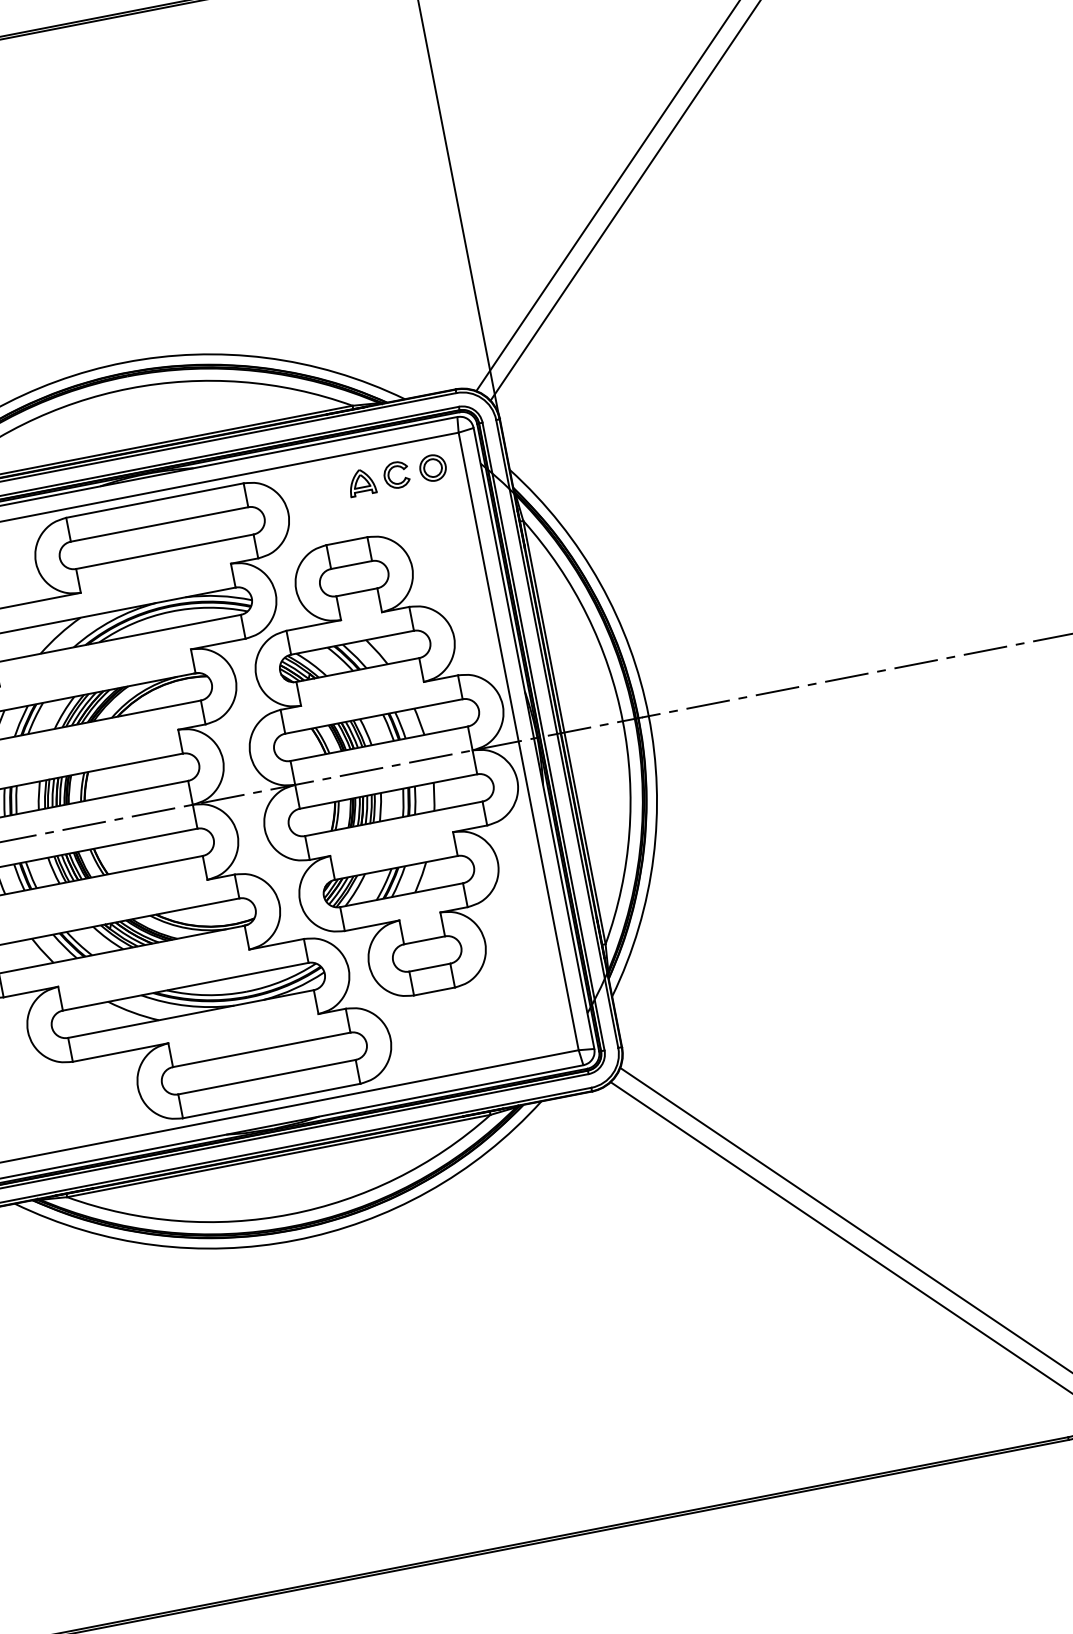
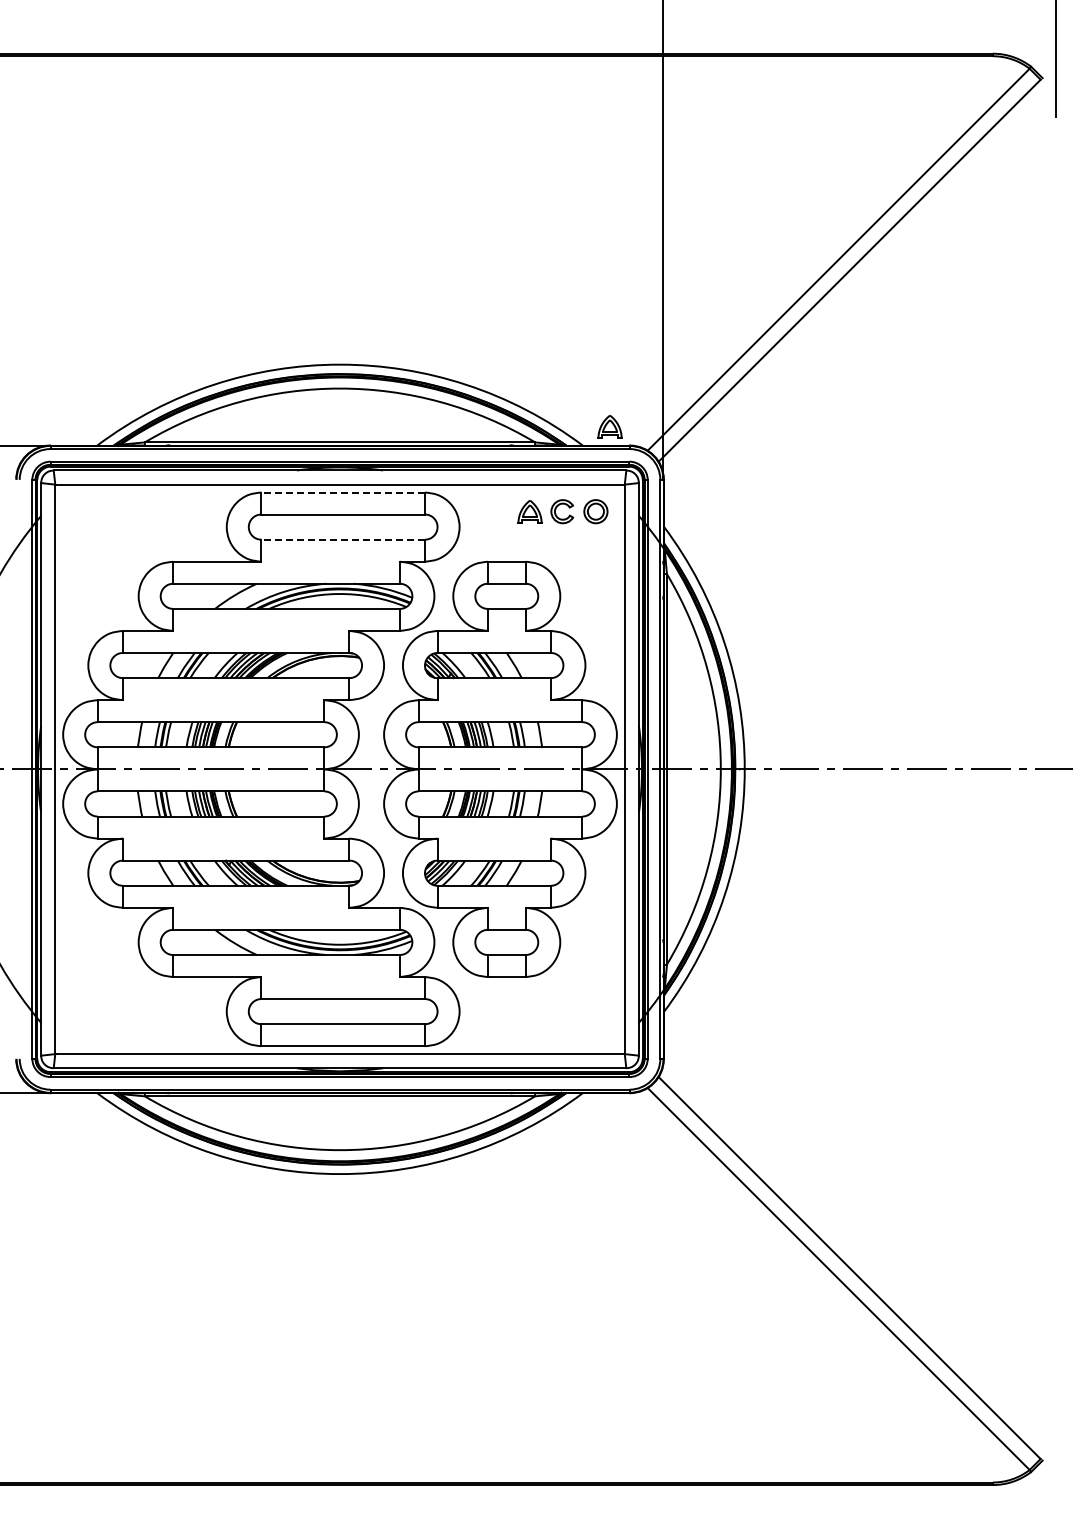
part: (429, 372) -> (609, 426), added
line: (155, 500) -> (343, 492), solid -> dashed
line: (165, 551) -> (343, 539), solid -> dashed

